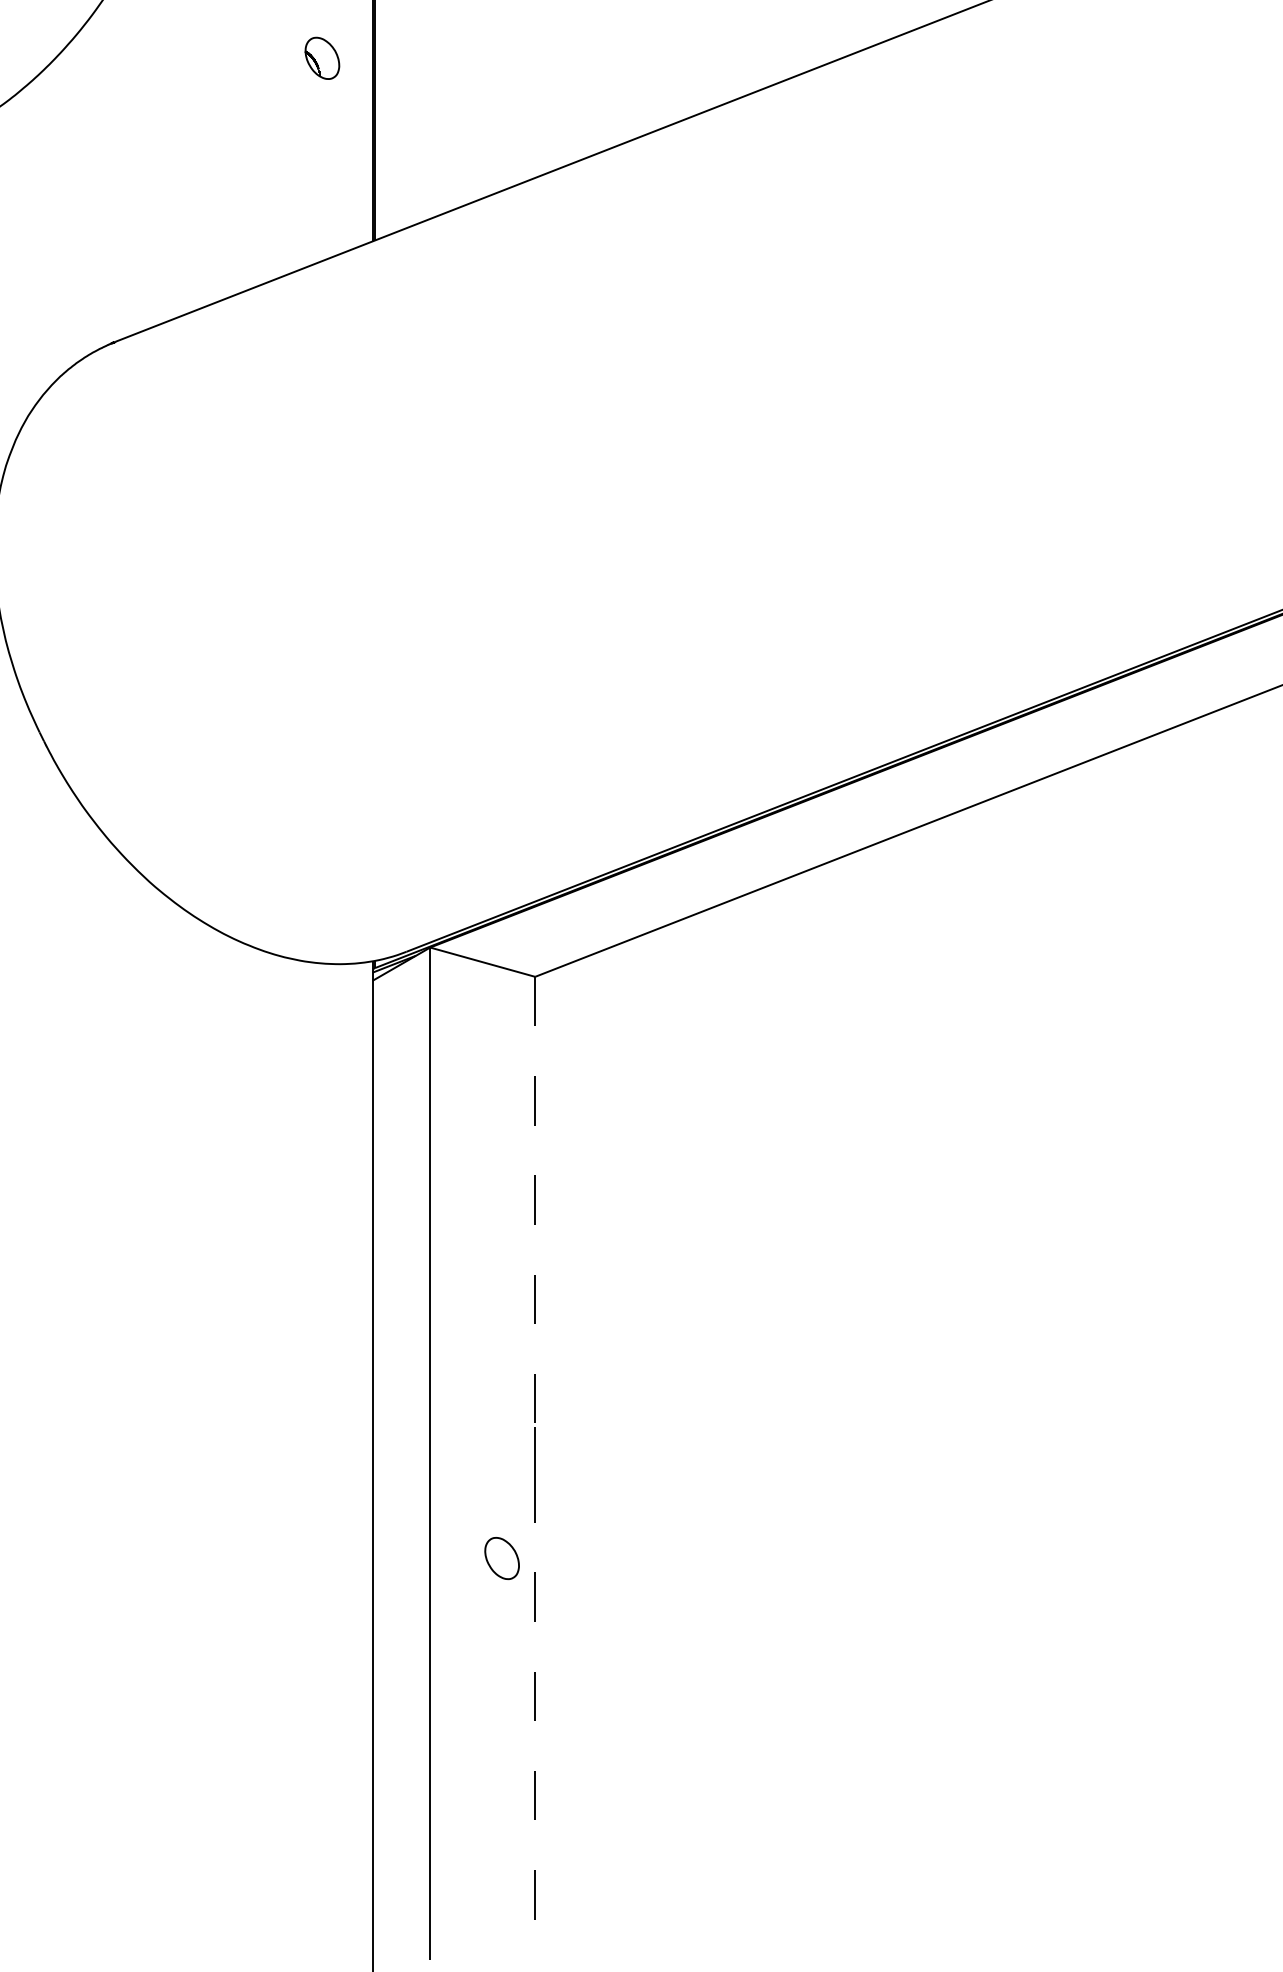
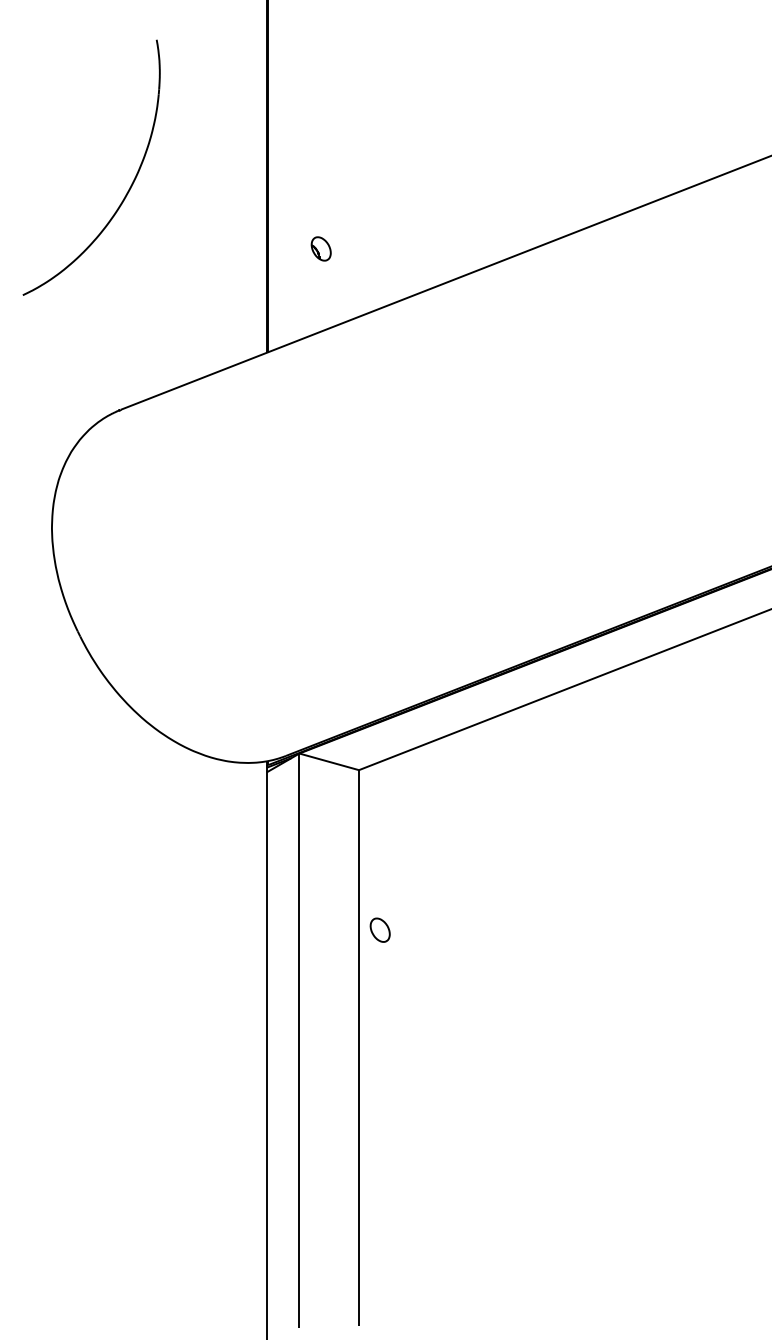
part: (321, 57) -> (320, 248), moved
line: (536, 1201) -> (359, 897), dashed -> solid
part: (500, 1557) -> (379, 929), moved
line: (536, 1715) -> (359, 1189), dashed -> solid

